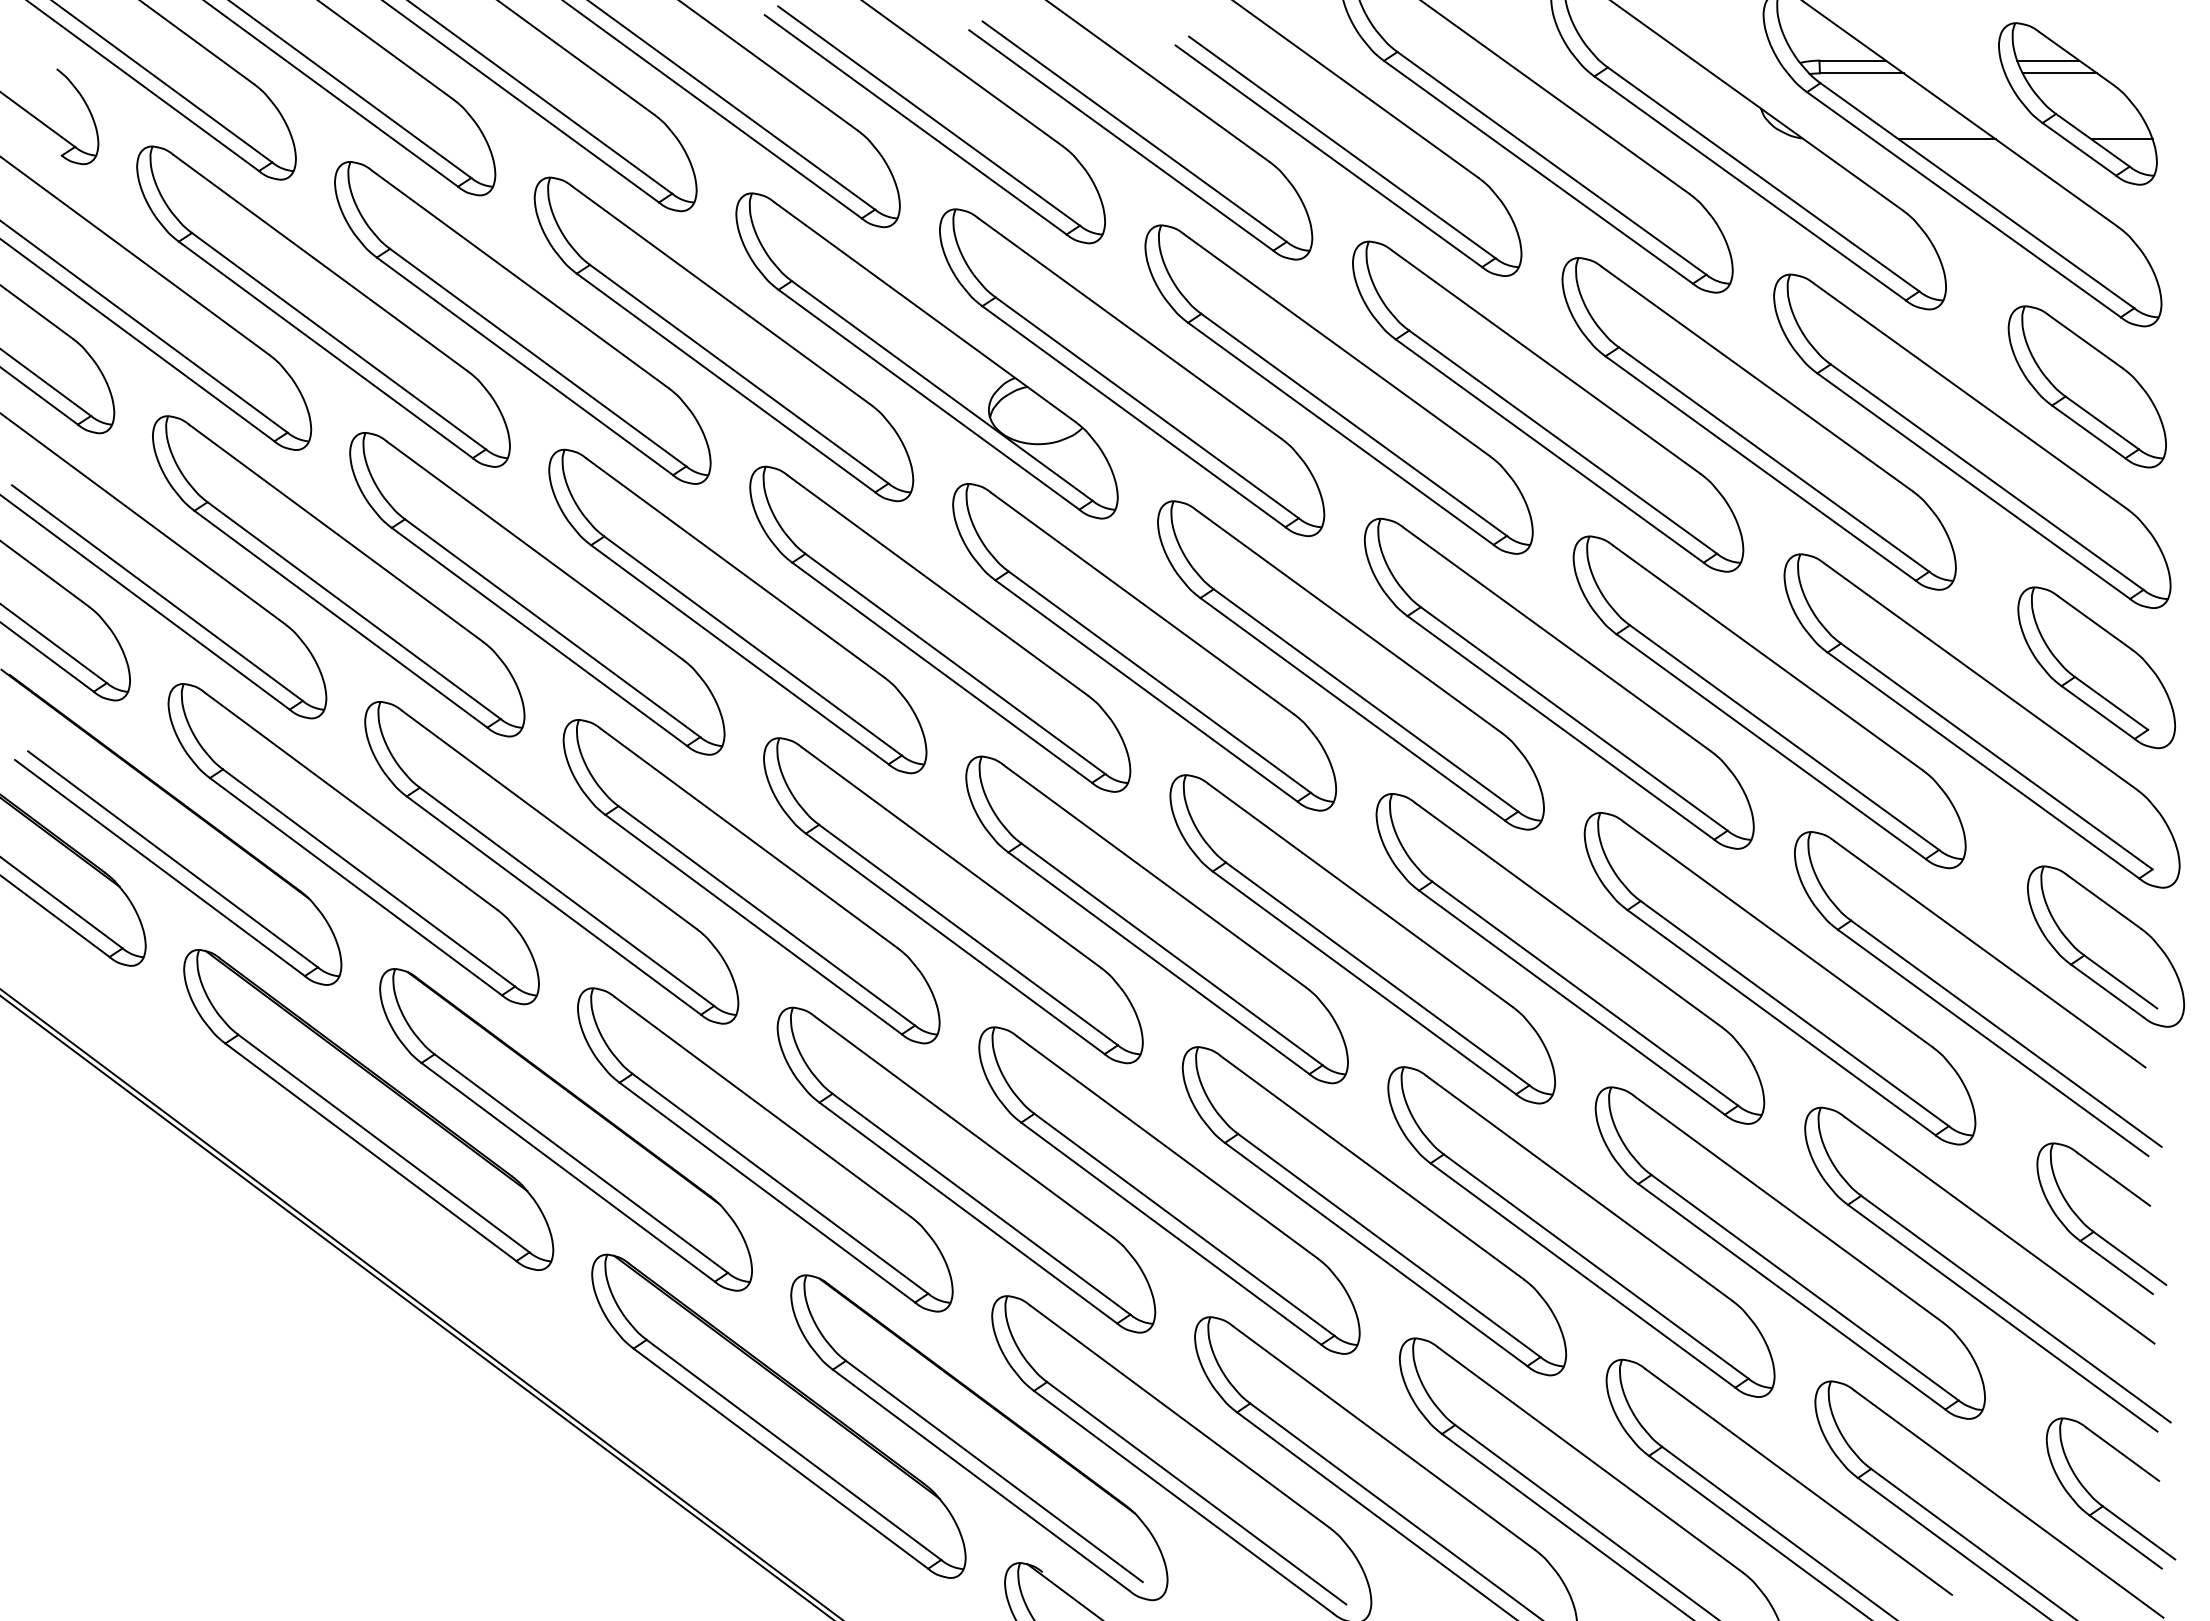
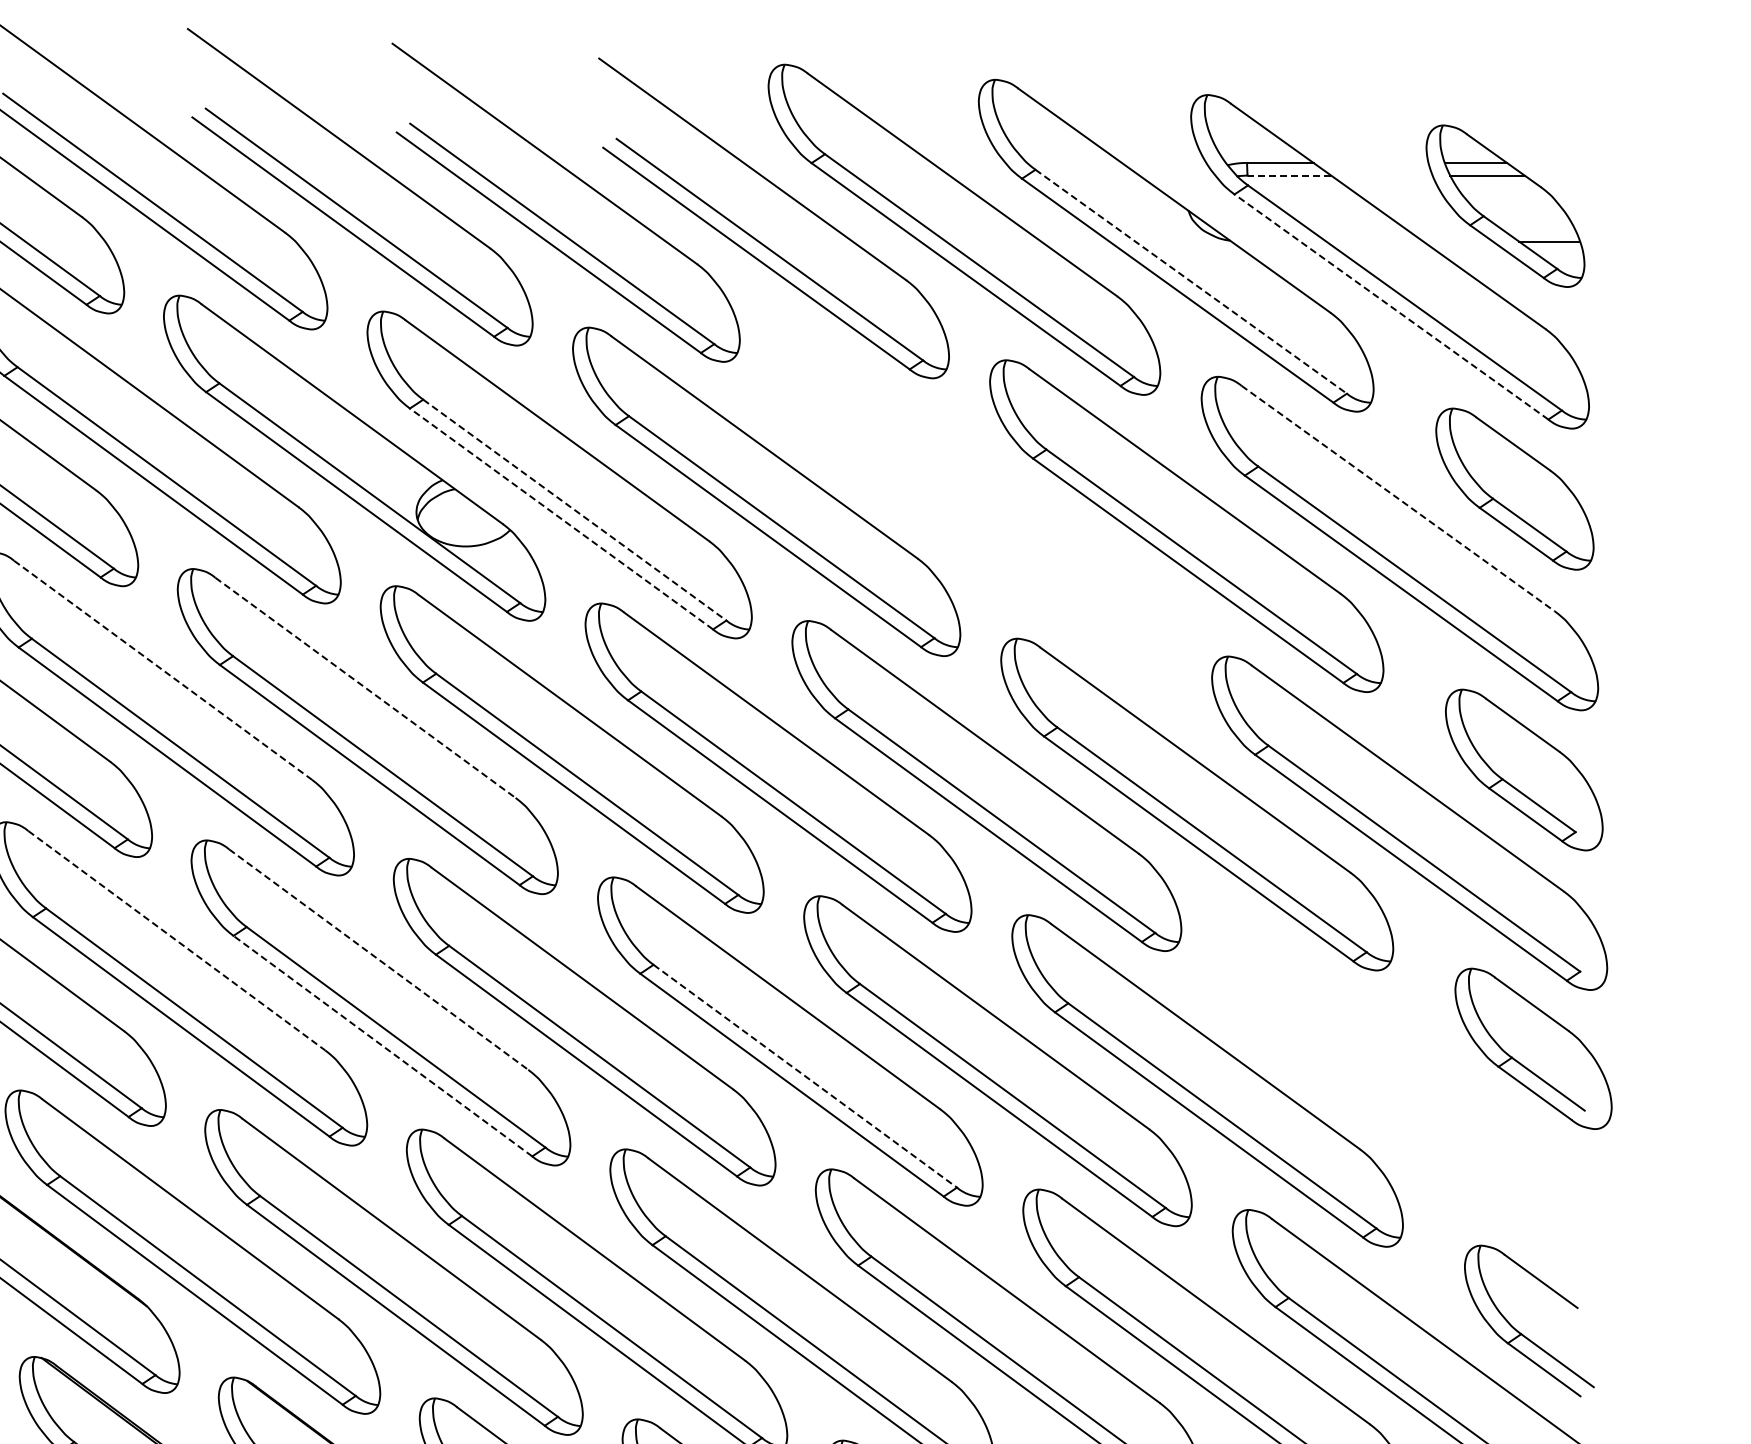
line: (1861, 73) -> (1289, 175), solid -> dashed
line: (1946, 139) -> (1374, 241), removed
line: (1763, 179) -> (1191, 281), solid -> dashed
line: (1963, 204) -> (1391, 306), solid -> dashed
line: (1970, 396) -> (1398, 498), solid -> dashed
part: (1548, 406) -> (976, 508), removed
line: (1147, 407) -> (575, 509), solid -> dashed
line: (1133, 416) -> (561, 518), solid -> dashed
line: (735, 568) -> (163, 670), solid -> dashed
line: (938, 585) -> (366, 687), solid -> dashed
line: (749, 838) -> (177, 940), solid -> dashed
line: (951, 857) -> (379, 959), solid -> dashed
line: (955, 943) -> (383, 1045), solid -> dashed
line: (1378, 974) -> (806, 1076), solid -> dashed
part: (1969, 1005) -> (1397, 1107), removed

